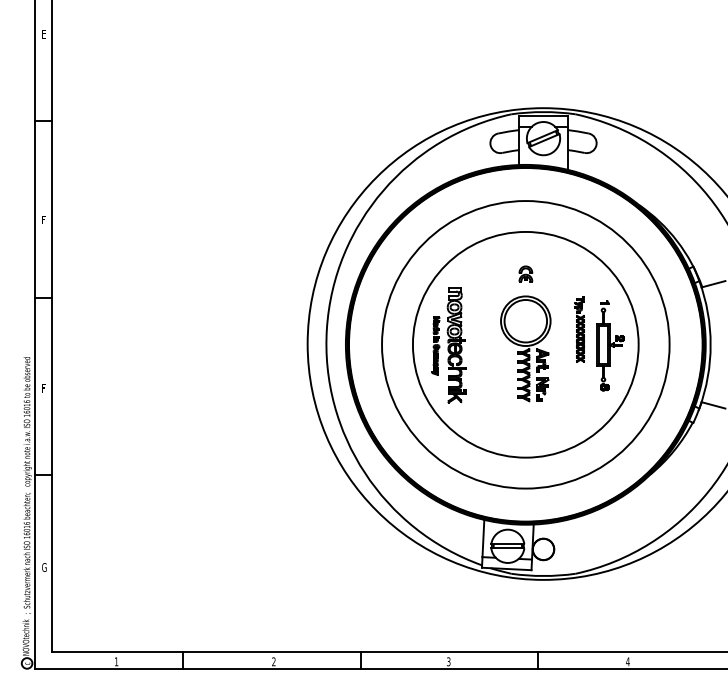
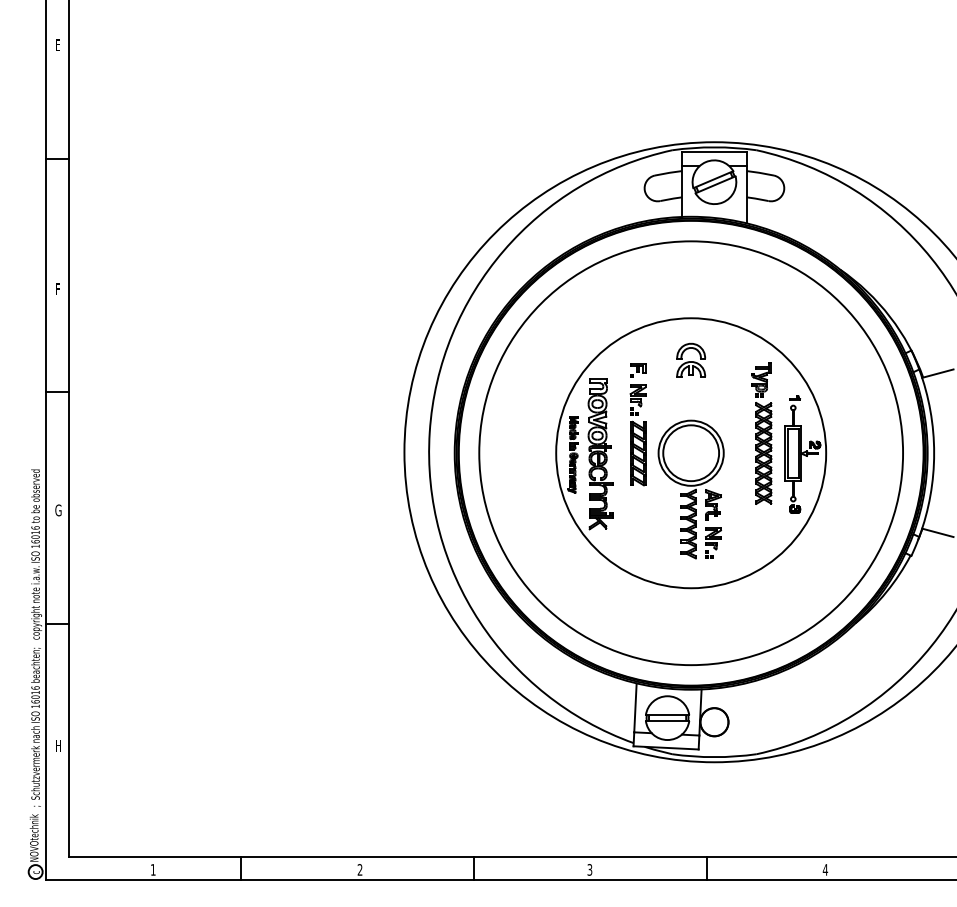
part: (526, 273) -> (691, 359), size x1.67
part: (484, 322) -> (637, 424), added
part: (579, 329) -> (761, 433), size x1.67
circle: (526, 345) -> (691, 453), size x0.71
circle: (526, 345) -> (691, 453), size x1.43
part: (525, 348) -> (690, 489), moved
text: (44, 388) -> (58, 510), F -> G
text: (44, 567) -> (58, 745), G -> H

